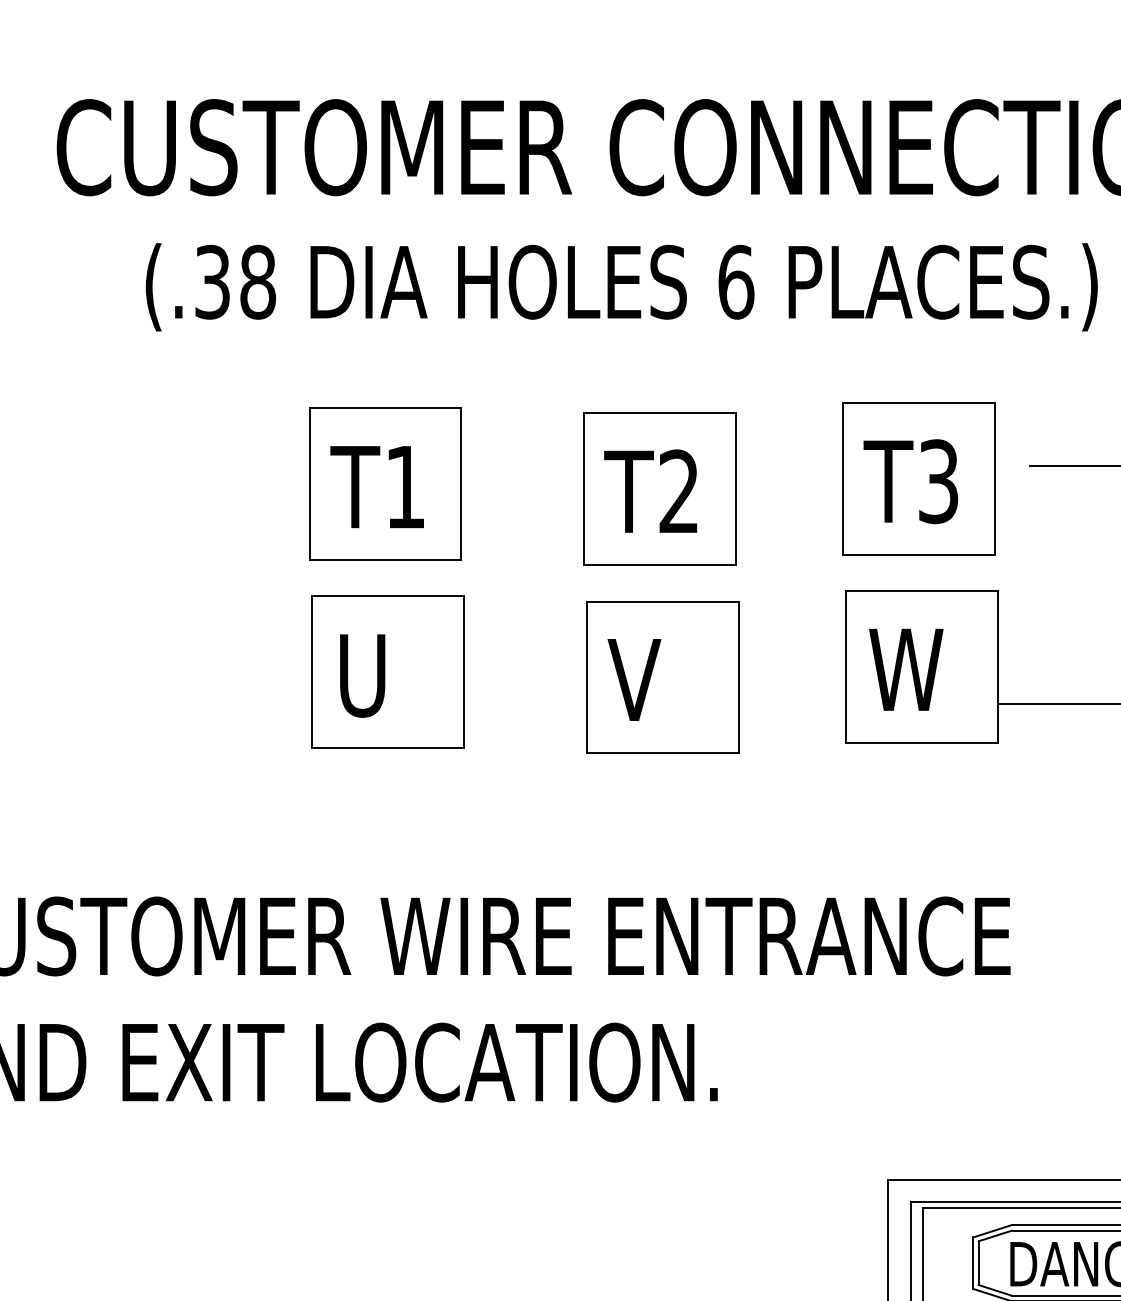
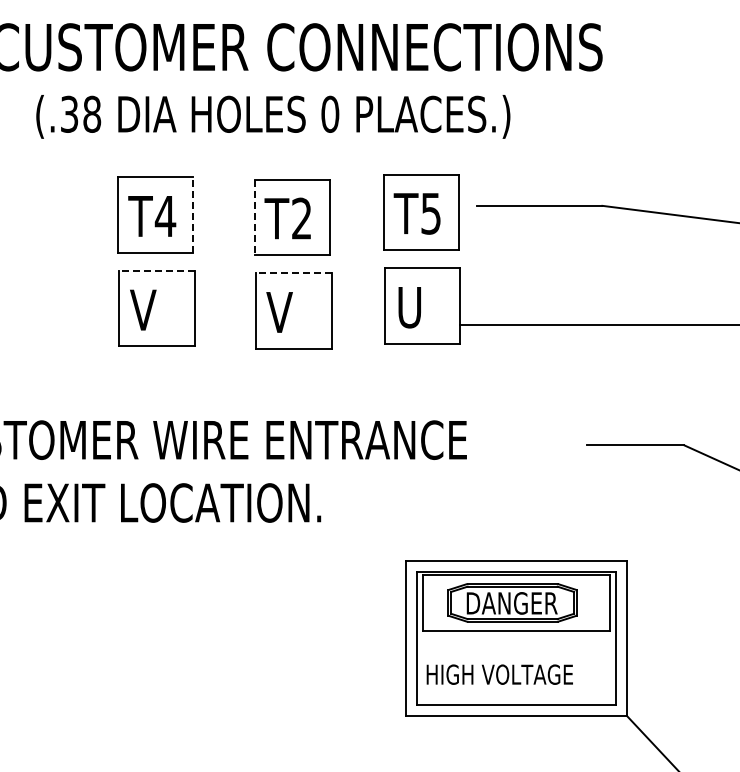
text: (736, 280) -> (330, 113), 6 -> 0
text: (937, 481) -> (430, 213), T3 -> T5
line: (461, 483) -> (193, 214), solid -> dashed
text: (405, 487) -> (165, 216), T1 -> T4
line: (583, 489) -> (254, 217), solid -> dashed
line: (387, 595) -> (156, 270), solid -> dashed
line: (662, 601) -> (293, 273), solid -> dashed
text: (905, 670) -> (414, 307), W -> U
text: (361, 676) -> (143, 310), U -> V

